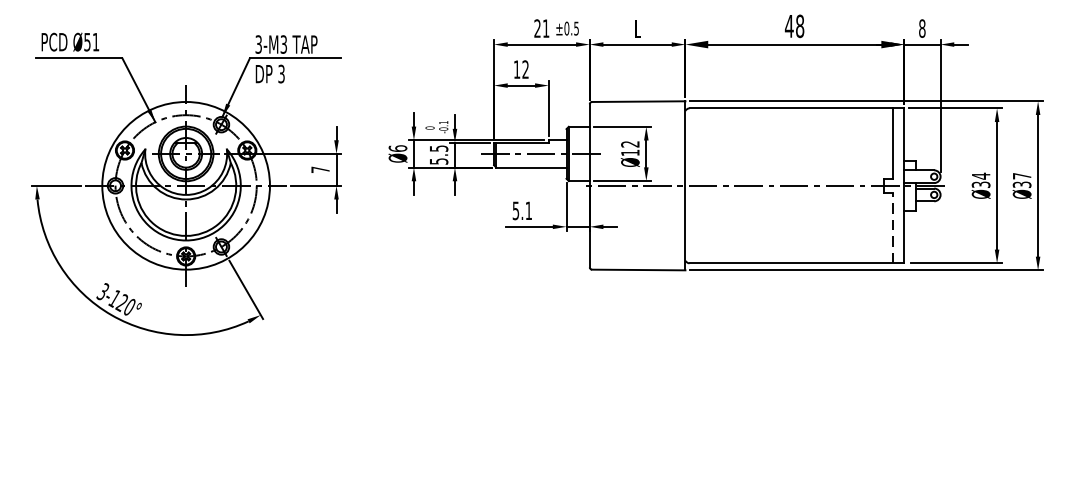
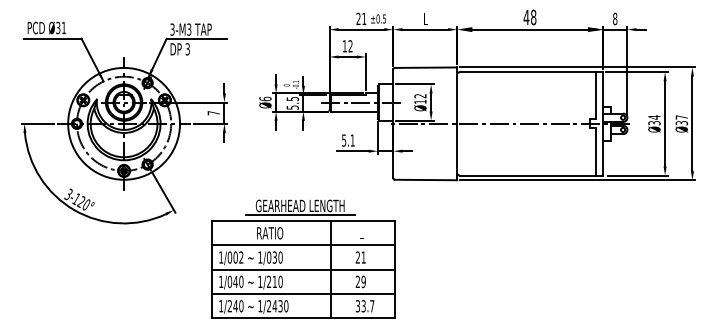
text: (87, 41) -> (58, 27), Ø51 -> Ø31
line: (892, 227) -> (595, 151), dashed -> solid
part: (455, 387) -> (303, 258), added

